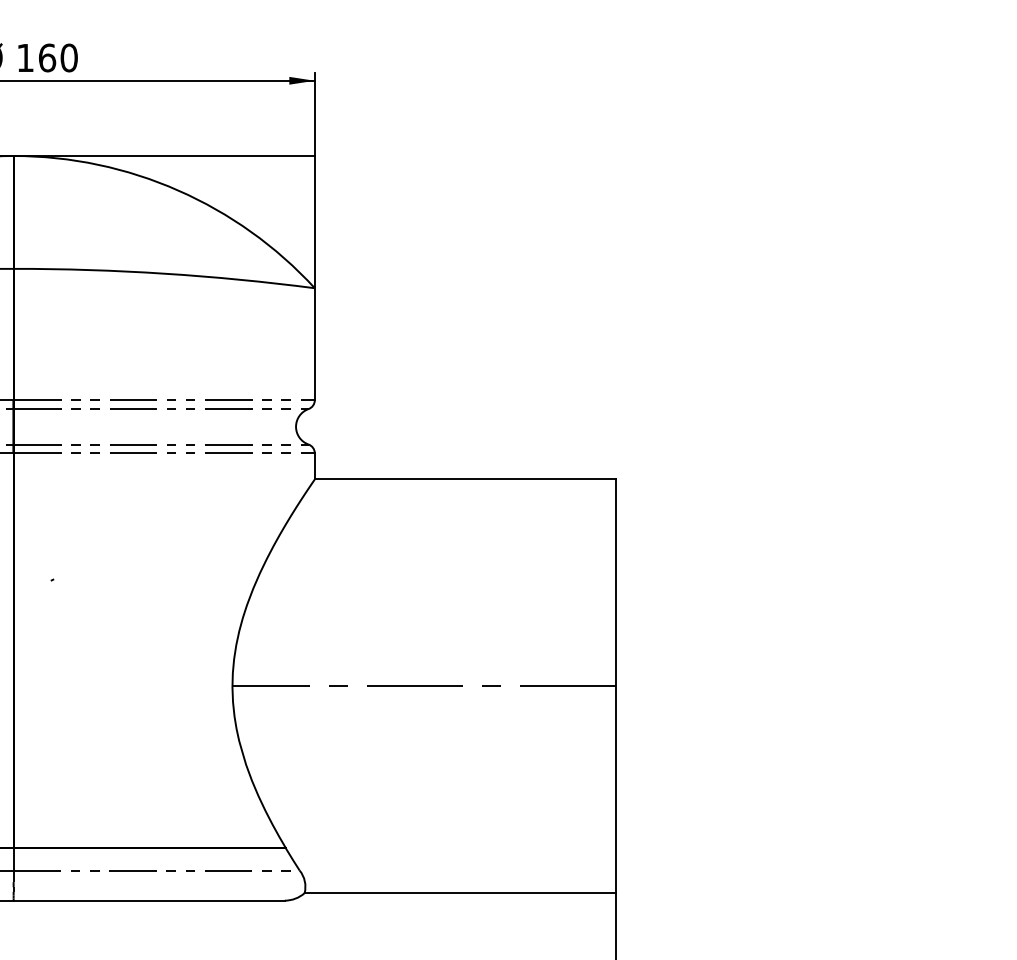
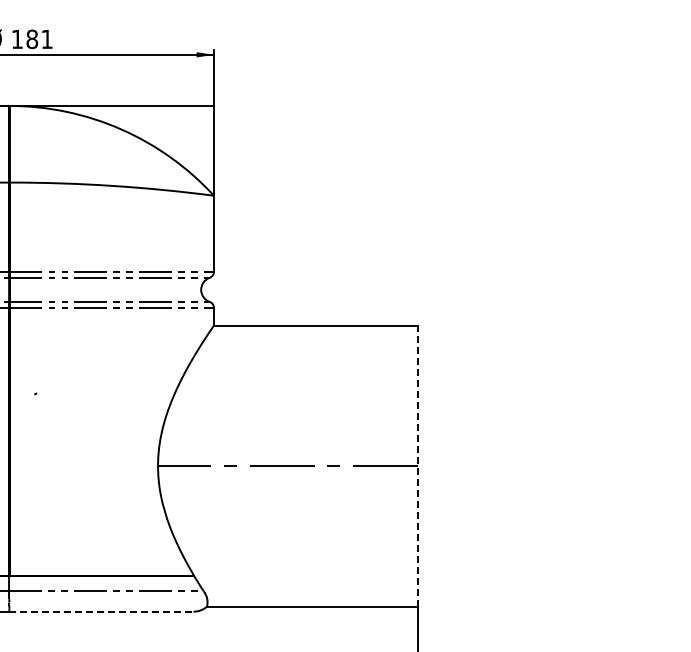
text: (58, 58) -> (39, 39), 160 -> 181
line: (615, 685) -> (418, 465), solid -> dashed
line: (149, 900) -> (101, 611), solid -> dashed

